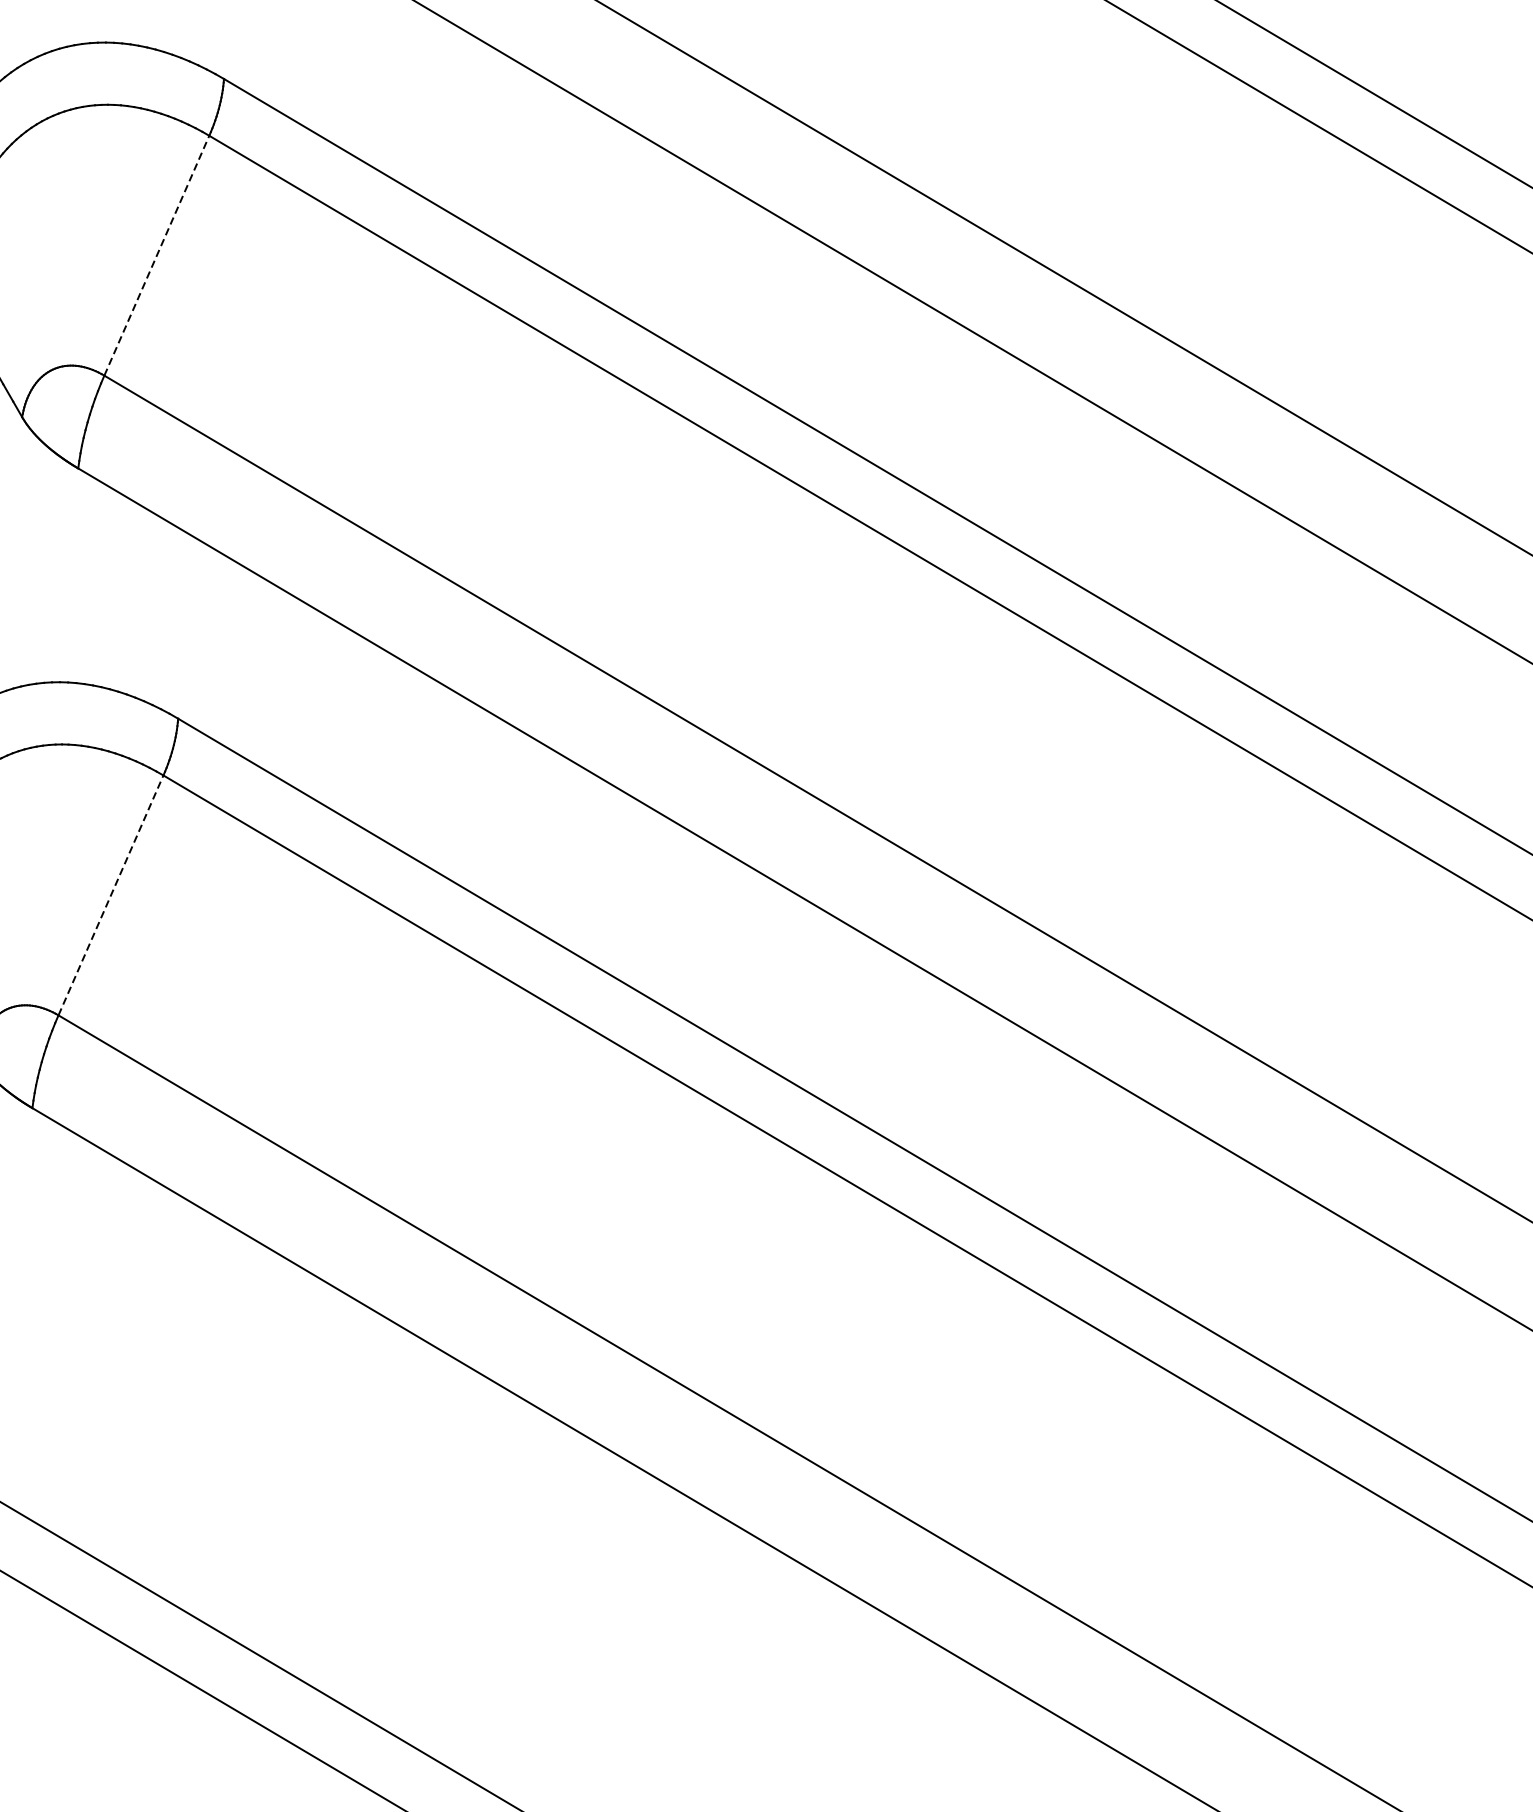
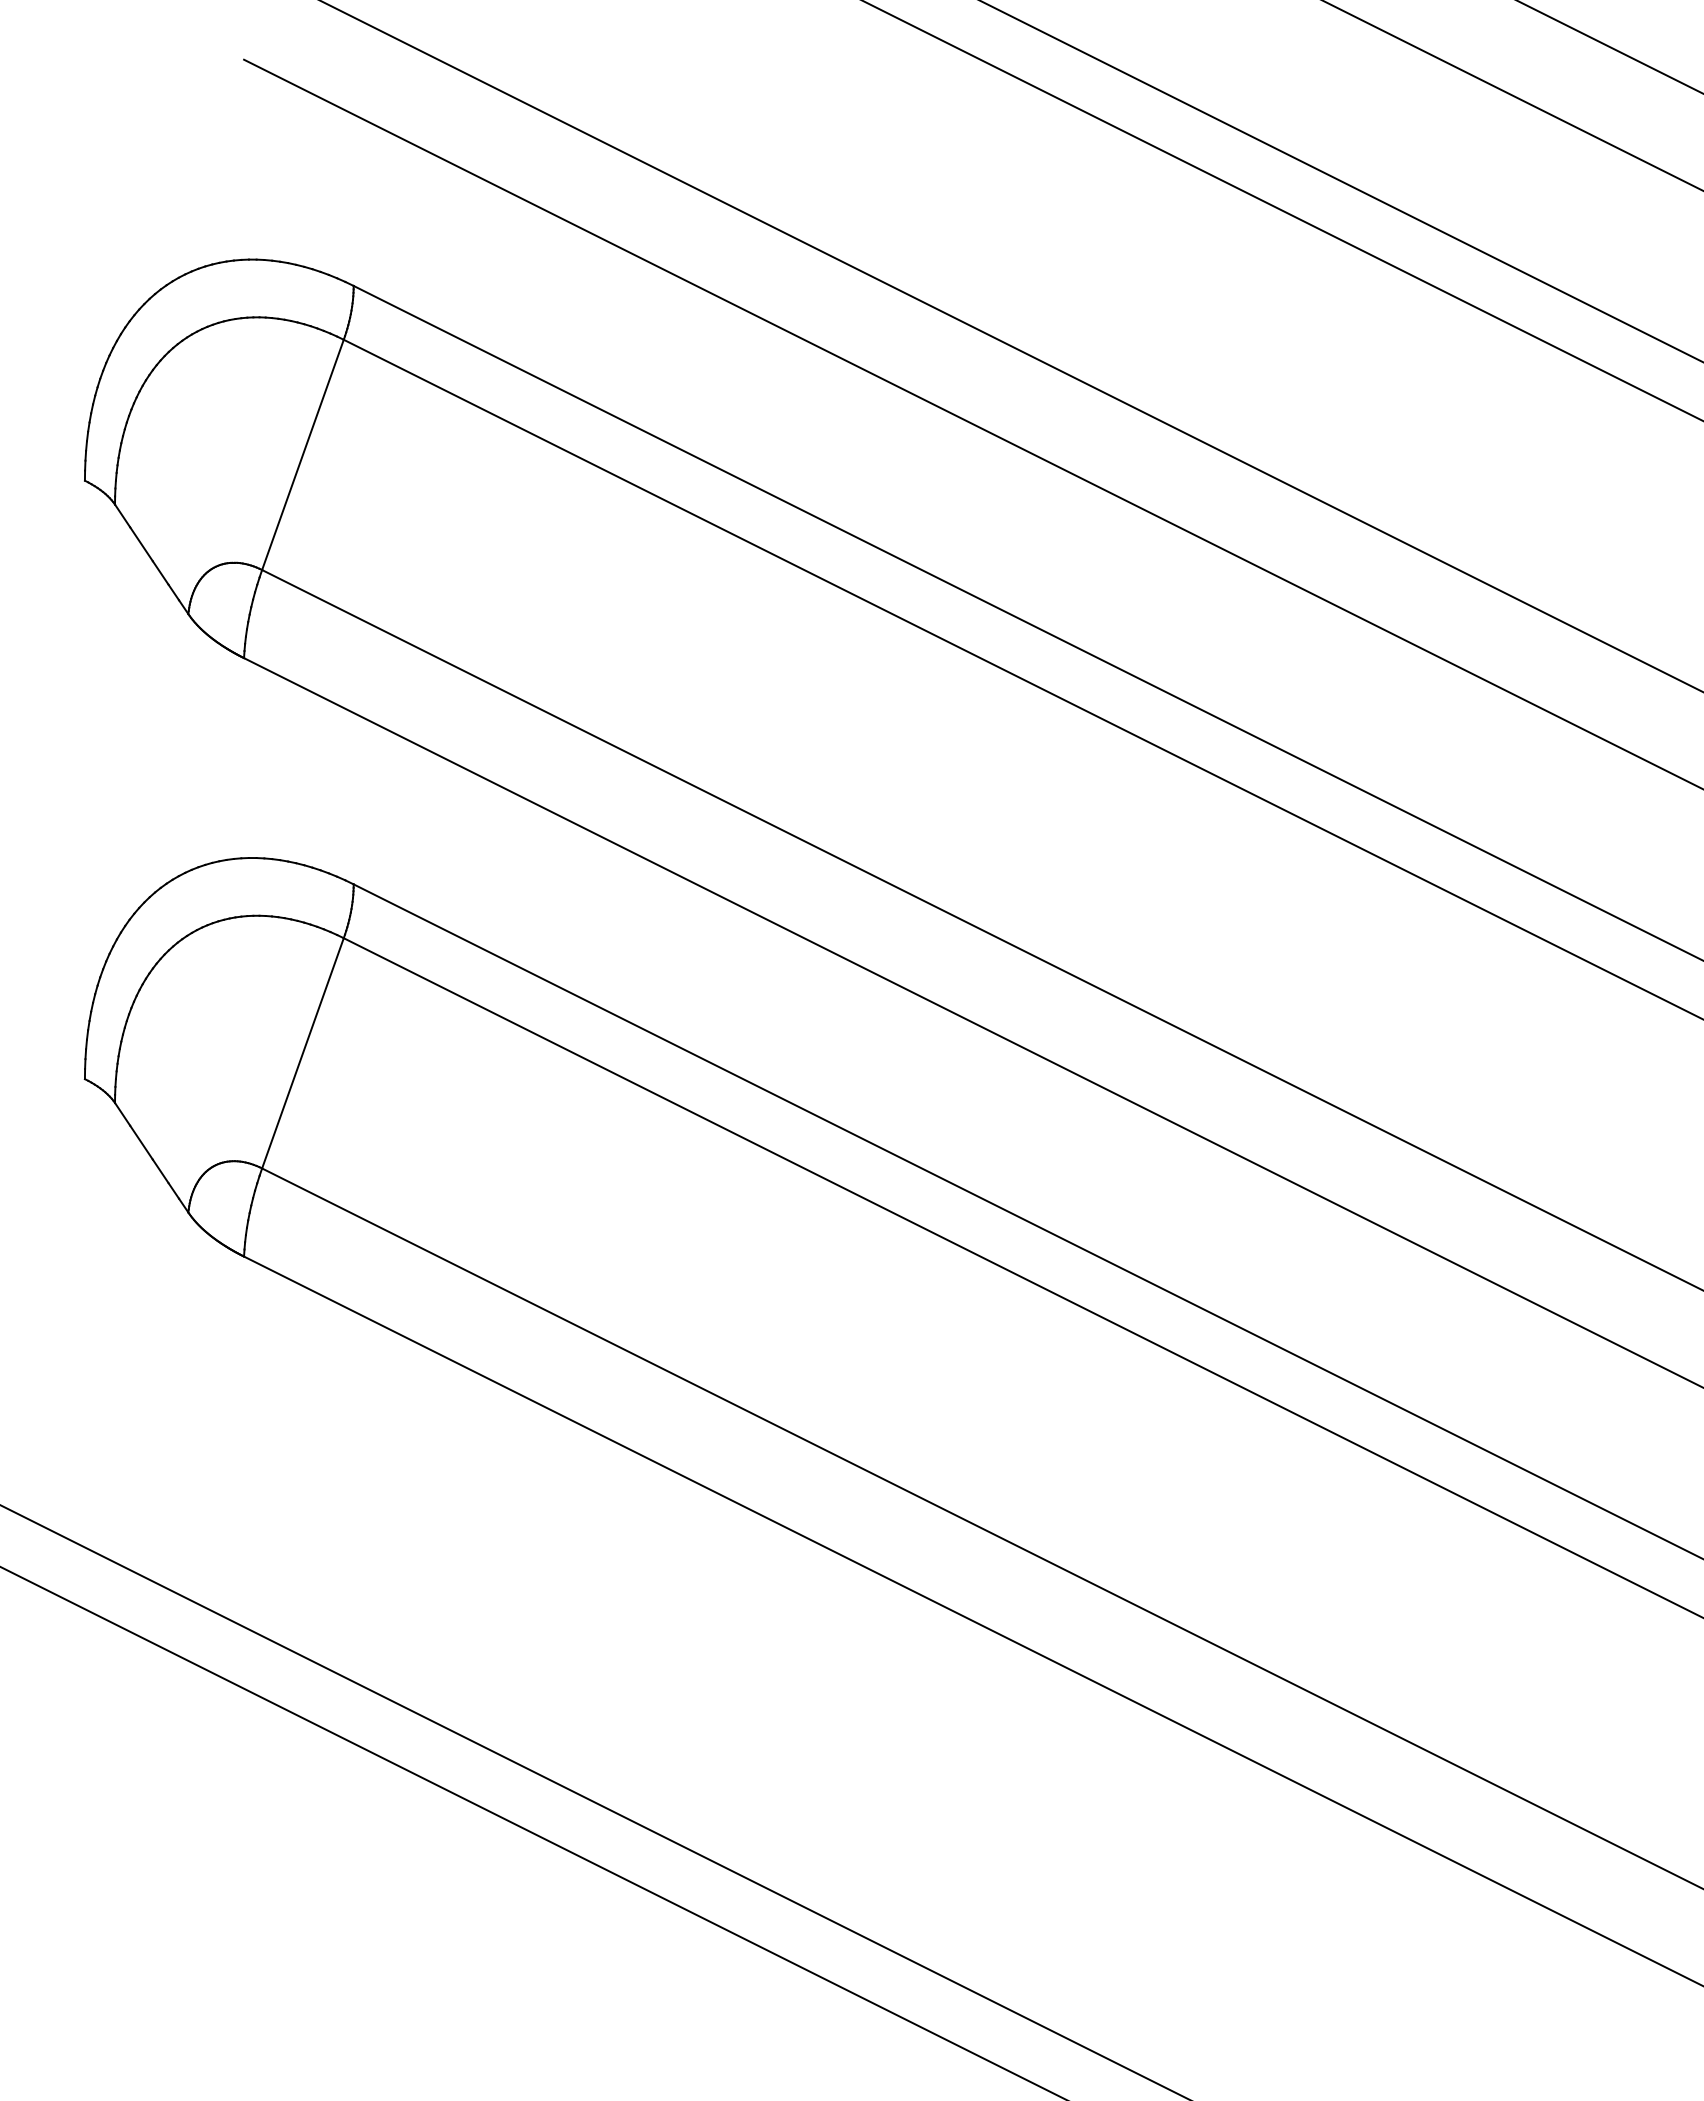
line: (157, 255) -> (303, 454), dashed -> solid
line: (111, 894) -> (303, 1052), dashed -> solid

